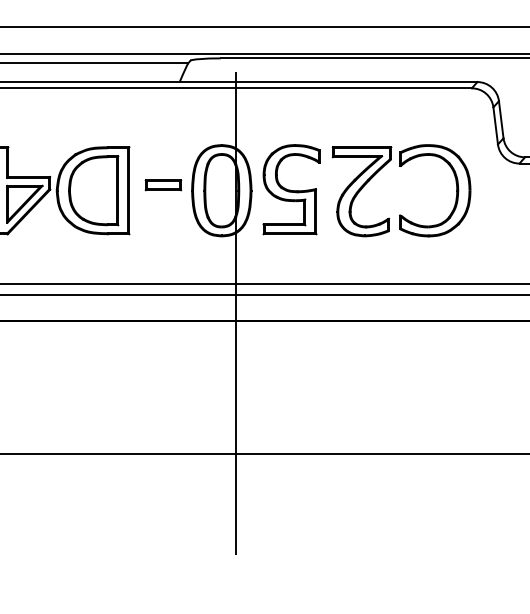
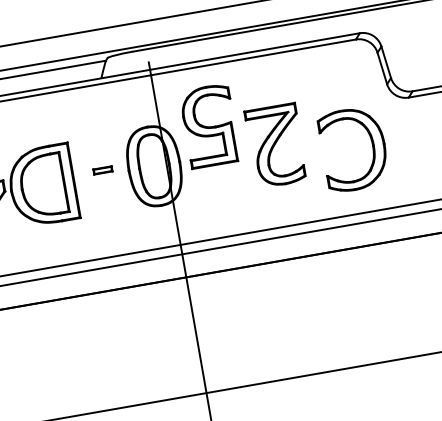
part: (163, 185) -> (102, 170), size x0.6
part: (291, 189) -> (209, 126), moved
part: (456, 190) -> (372, 145), moved

